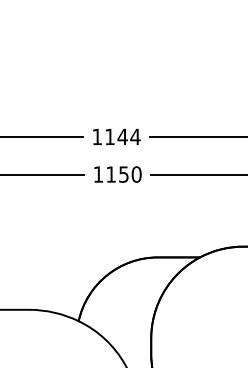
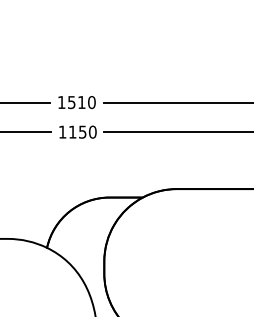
text: (122, 136) -> (81, 102), 1144 -> 1510

